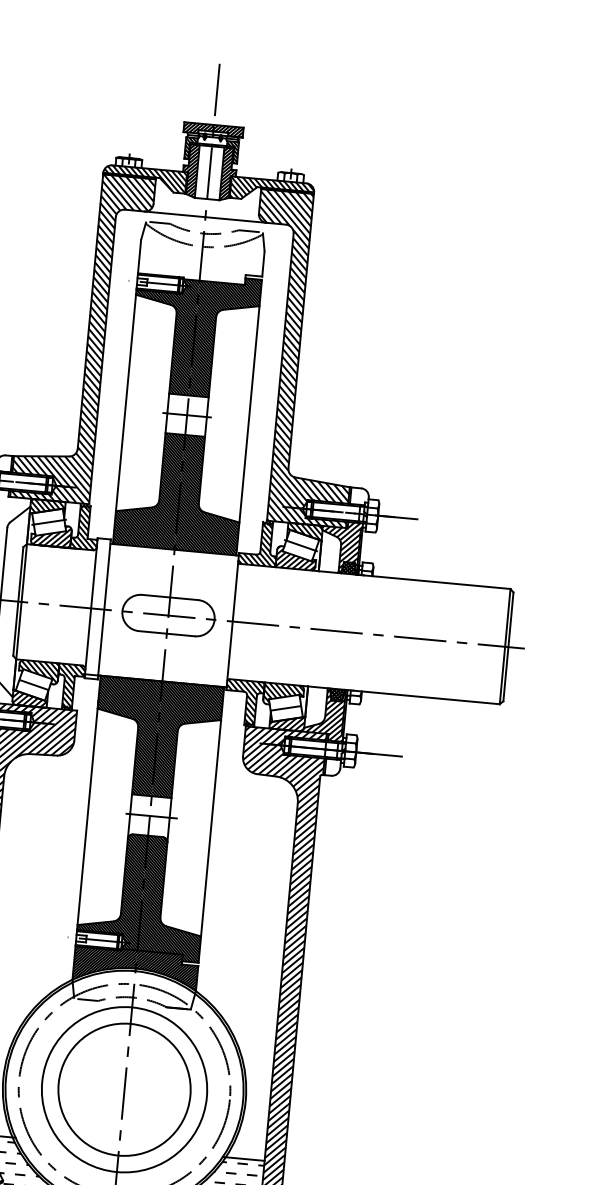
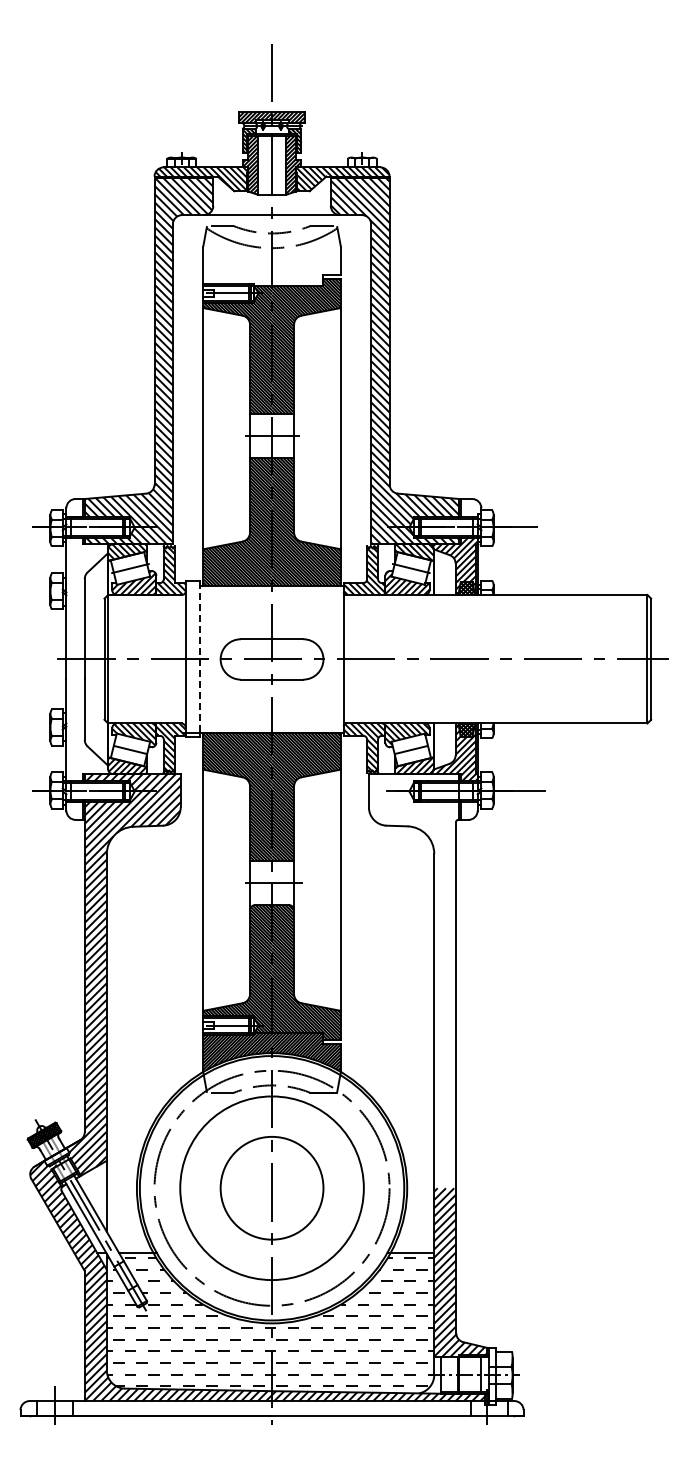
line: (104, 608) -> (200, 658), solid -> dashed
hatch: (268, 915) -> (413, 980), removed
circle: (124, 1089) -> (271, 1187), size x0.7

